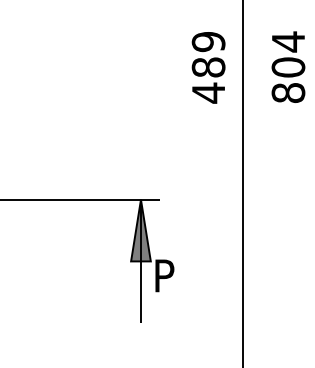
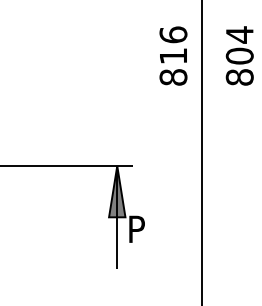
text: (208, 67) -> (173, 56), 489 -> 816

